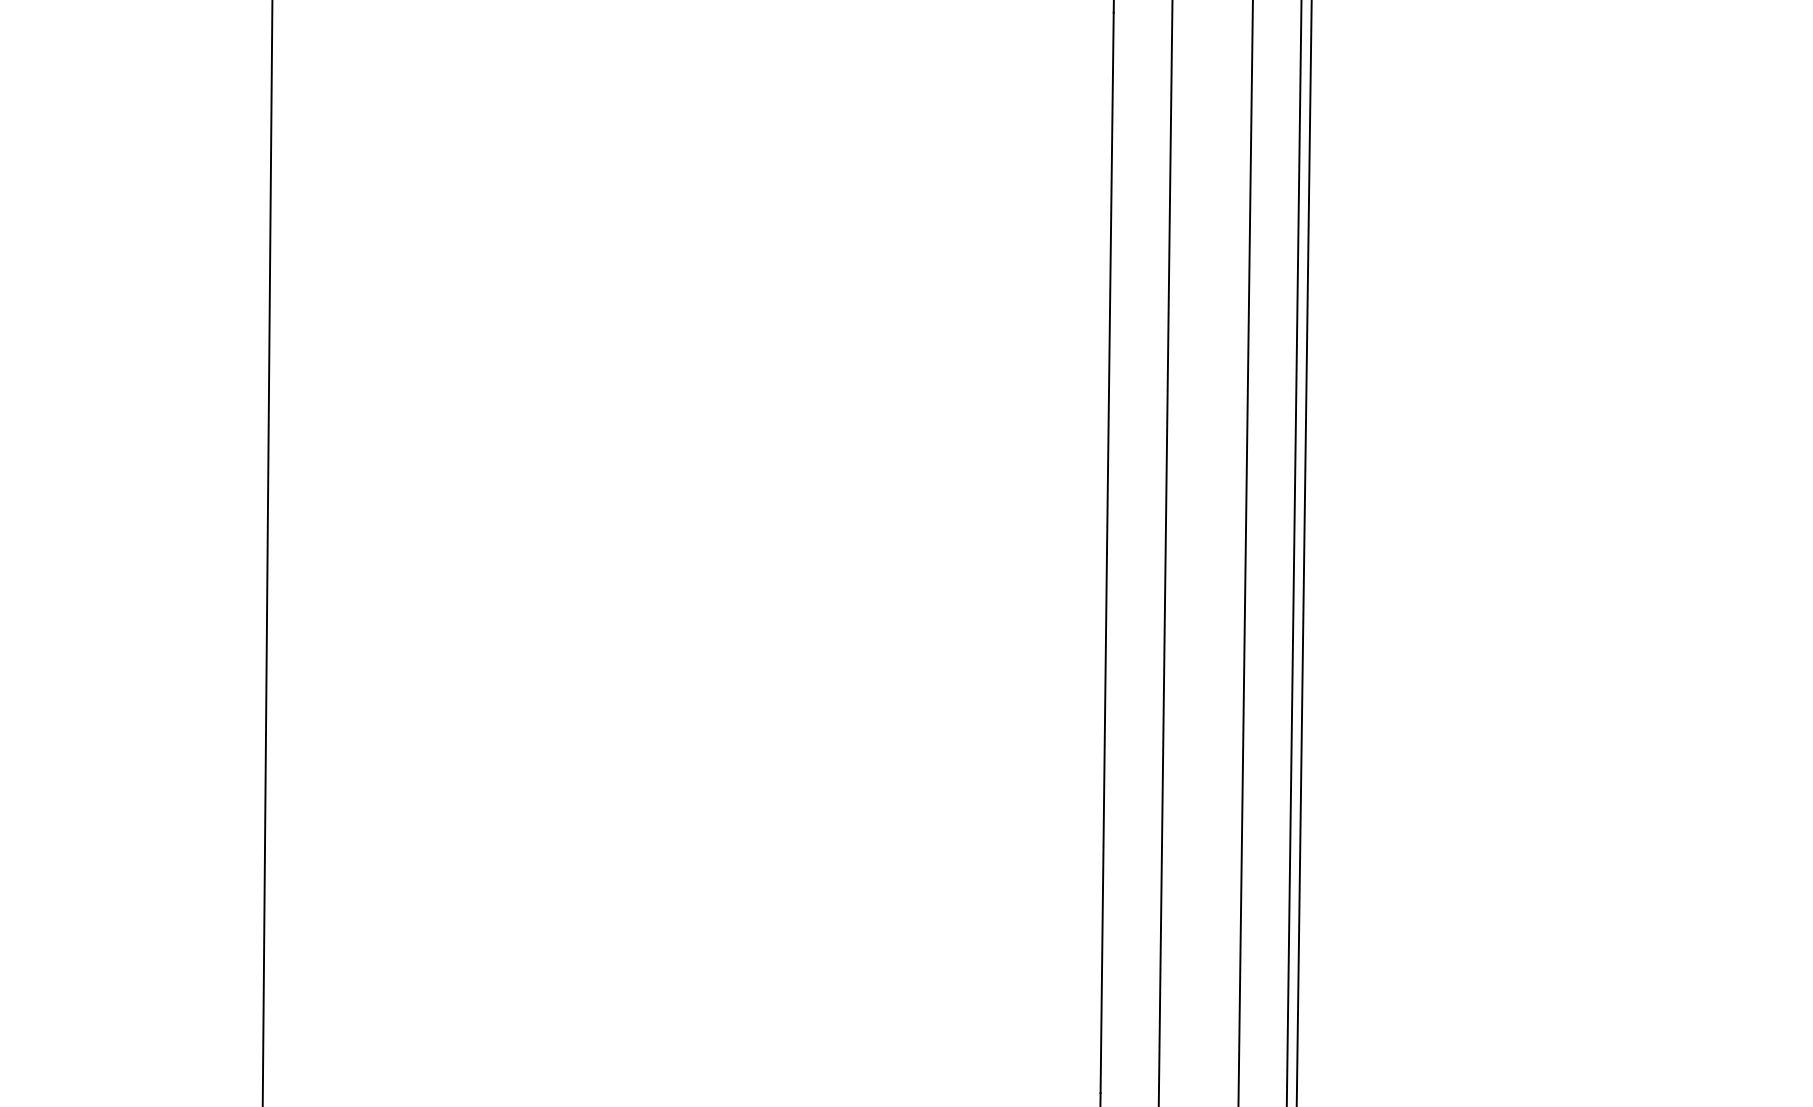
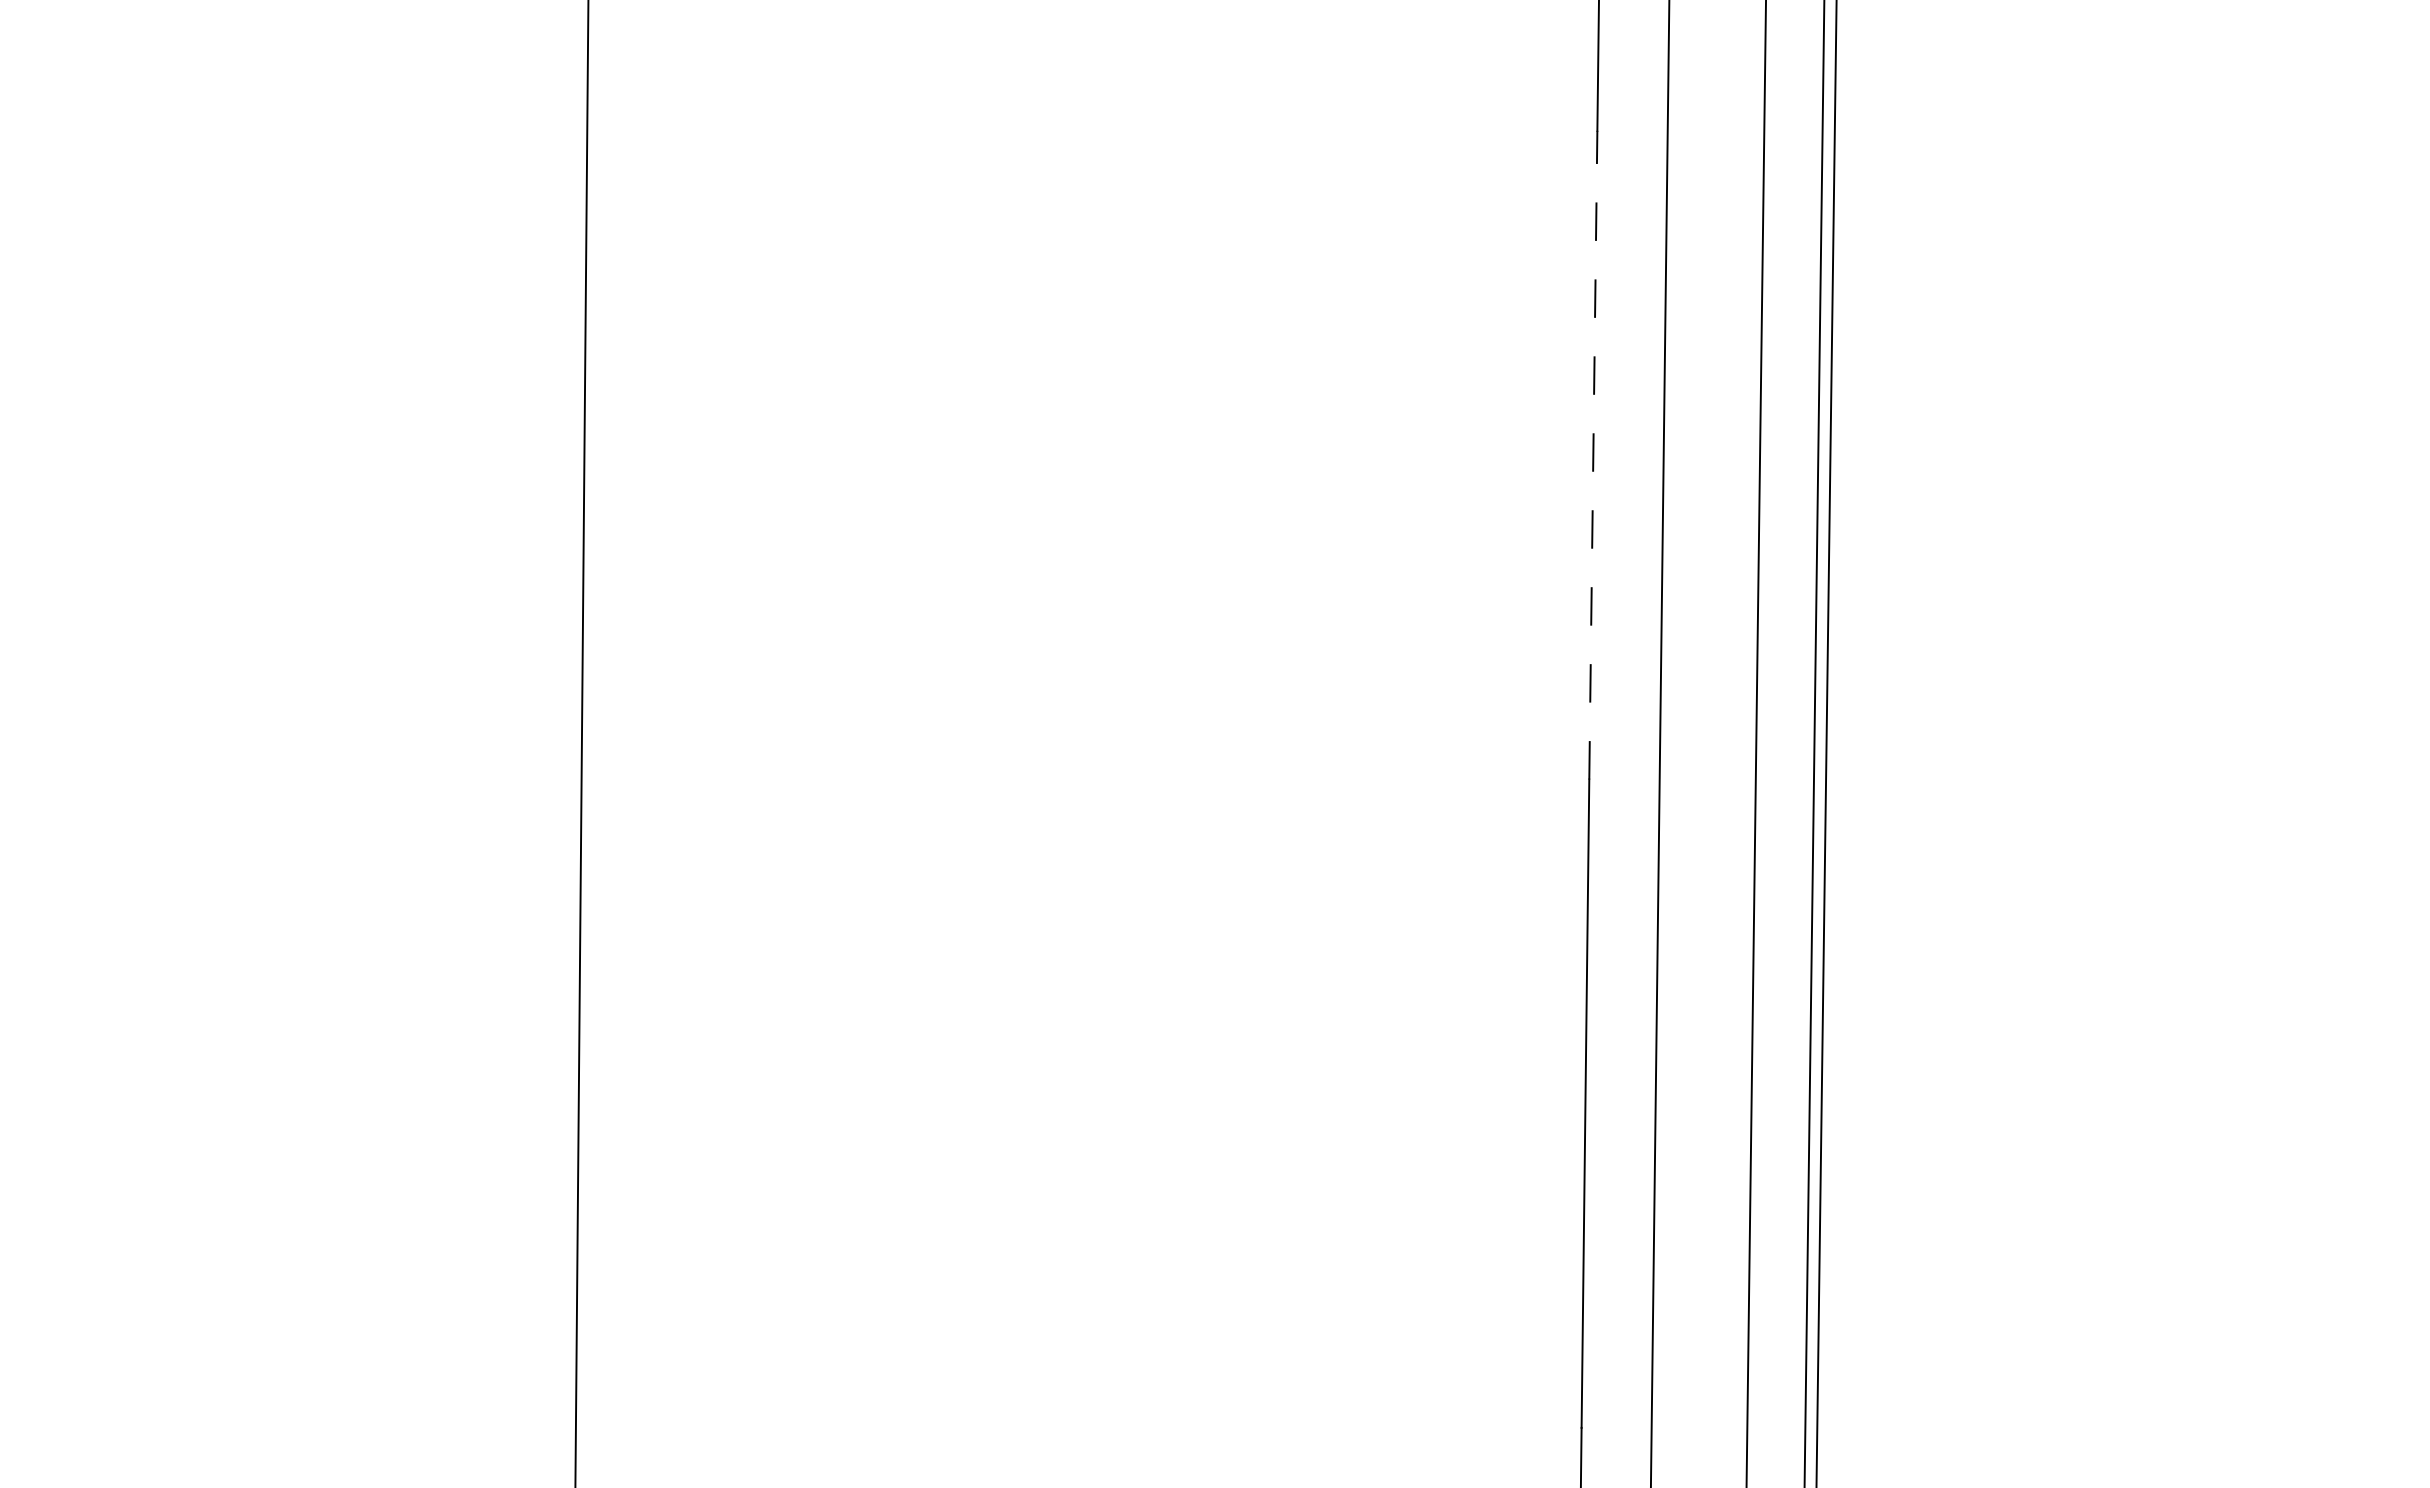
line: (1110, 282) -> (1593, 454), solid -> dashed

